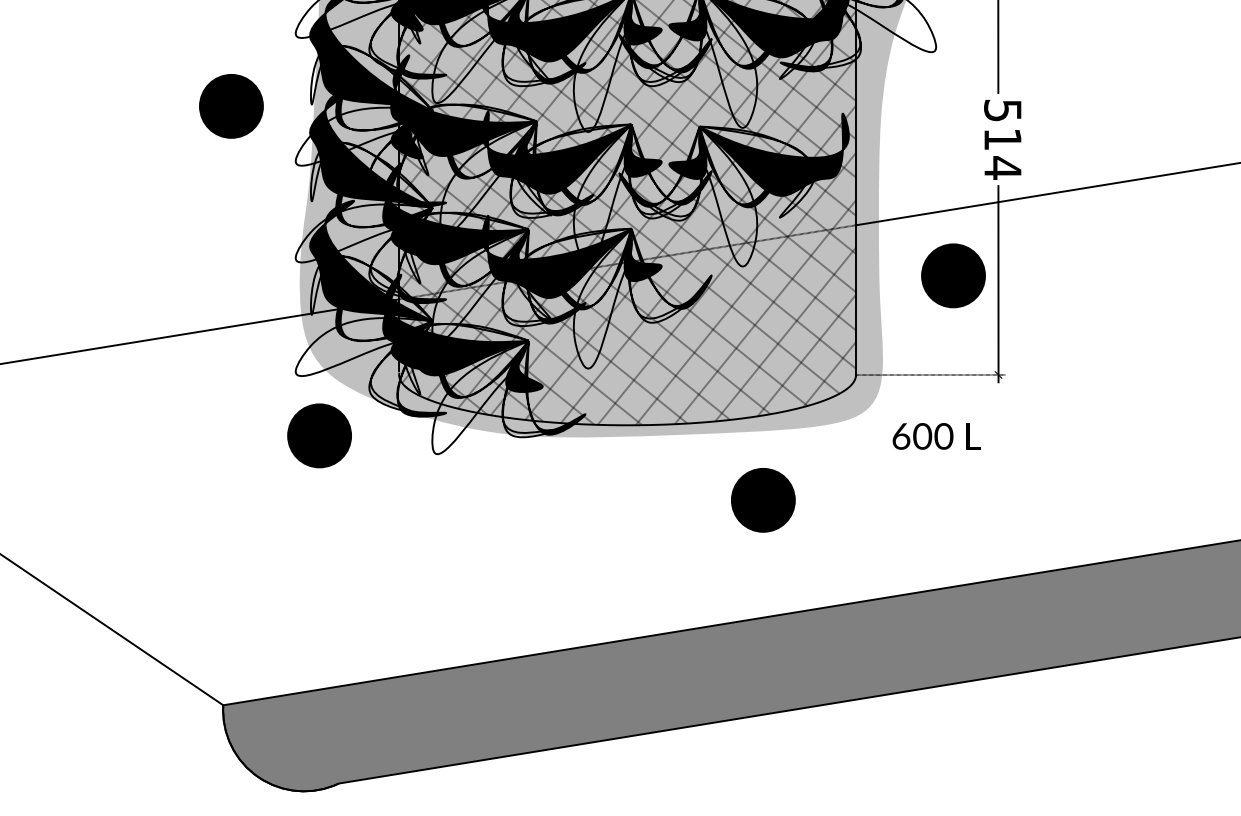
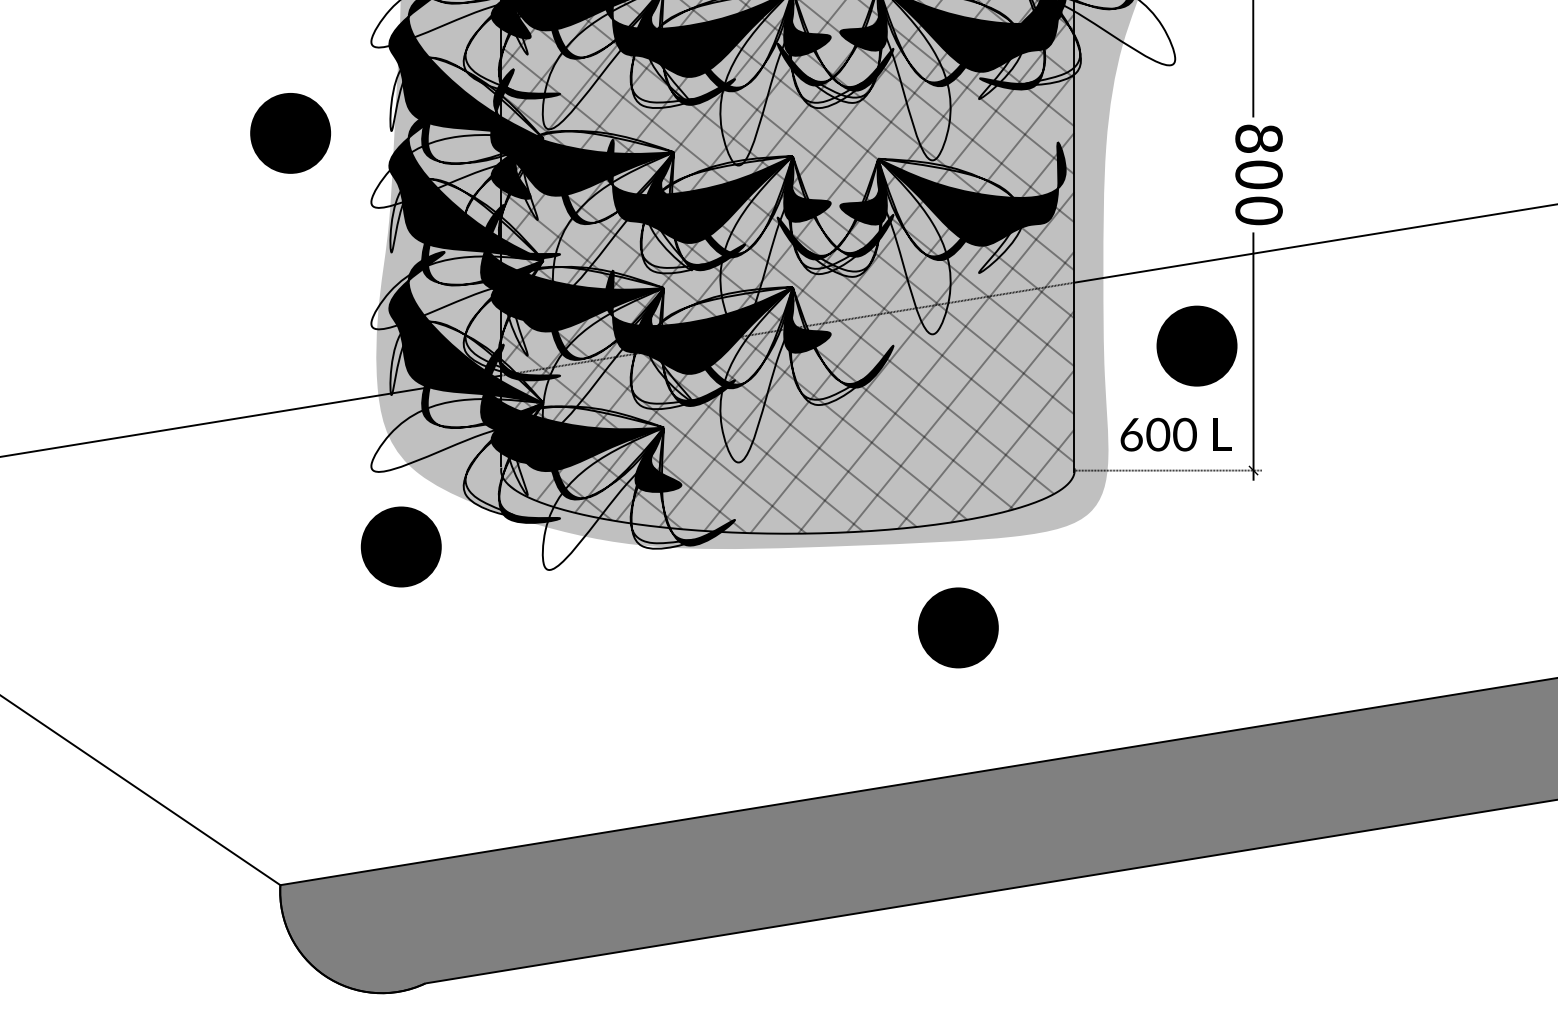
text: (1002, 139) -> (1258, 174), 514 -> 800
text: (936, 436) -> (1175, 434), moved

